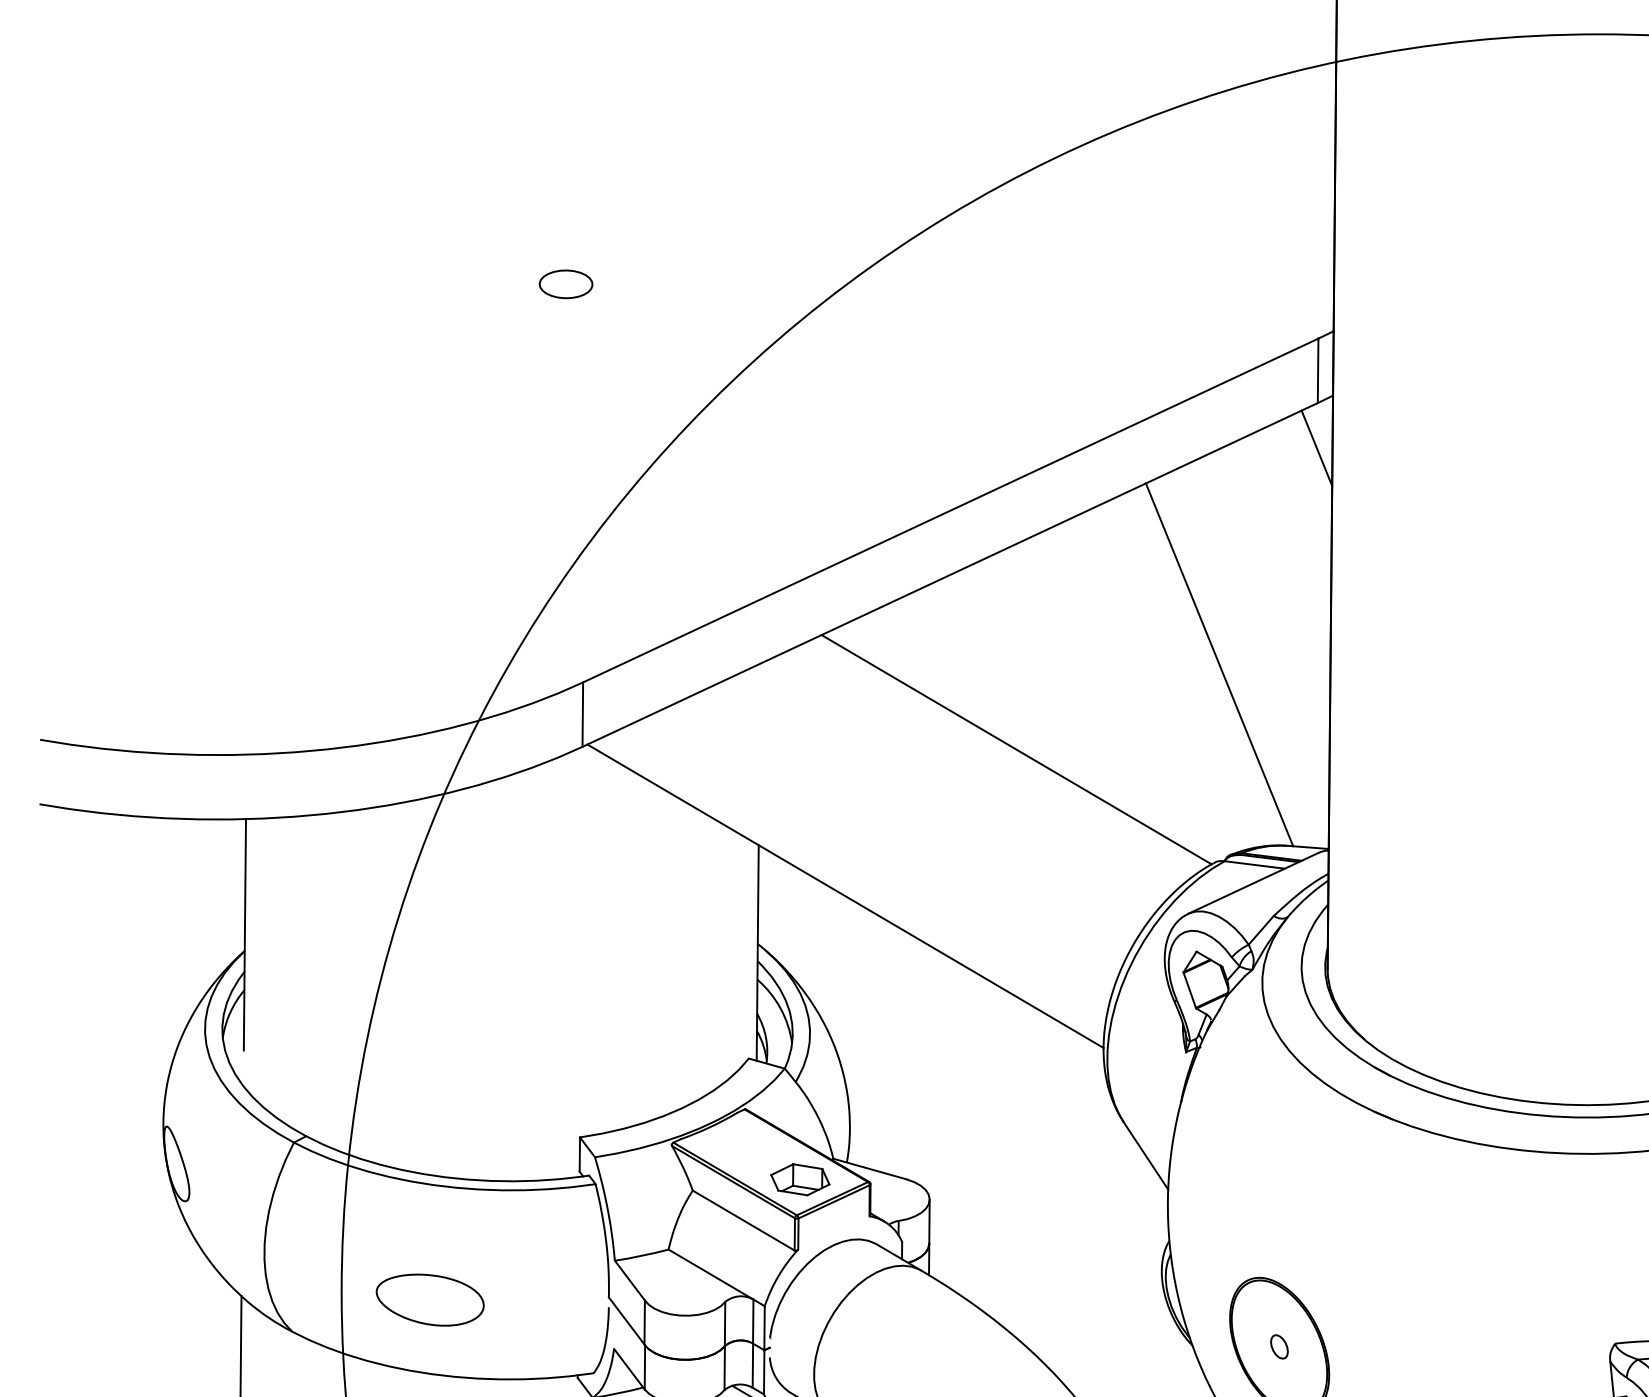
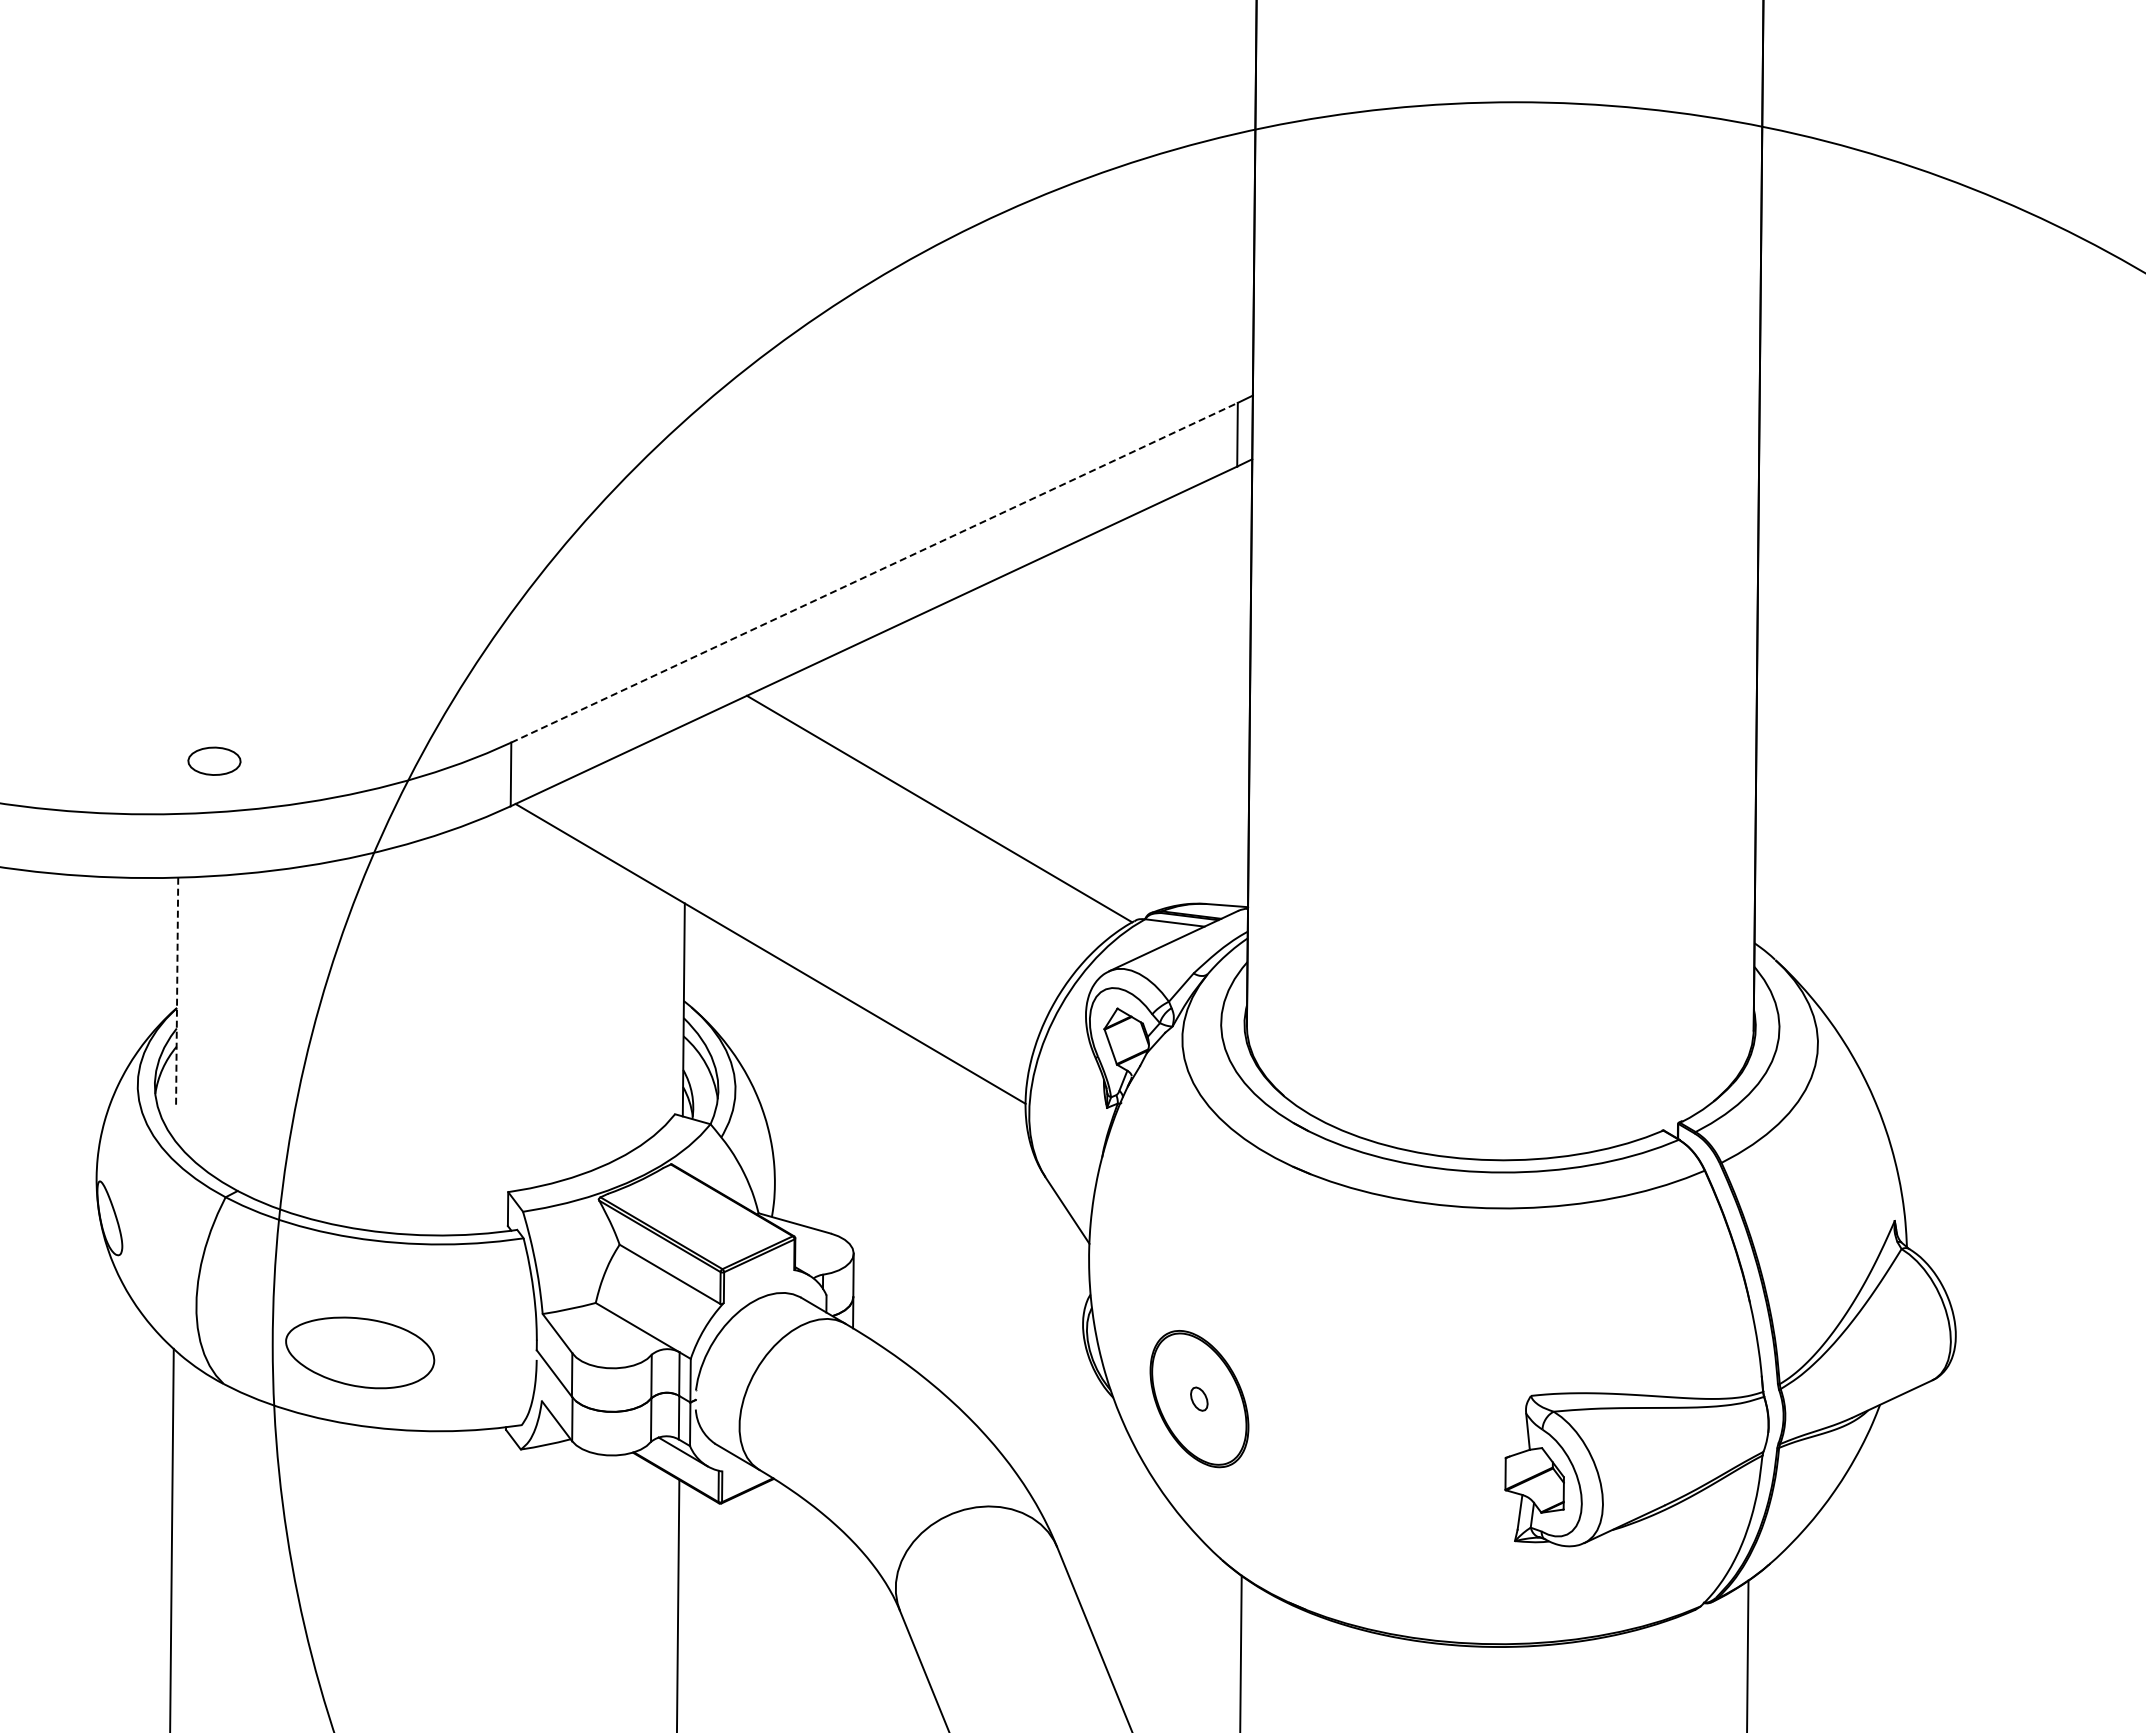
part: (566, 283) -> (214, 760), moved
line: (1317, 448) -> (1236, 511), removed
line: (950, 510) -> (874, 572), solid -> dashed
line: (1218, 665) -> (1139, 725), removed
line: (245, 935) -> (177, 992), solid -> dashed
part: (799, 1179) -> (725, 1233), removed
part: (430, 1299) -> (360, 1352), size x1.4

